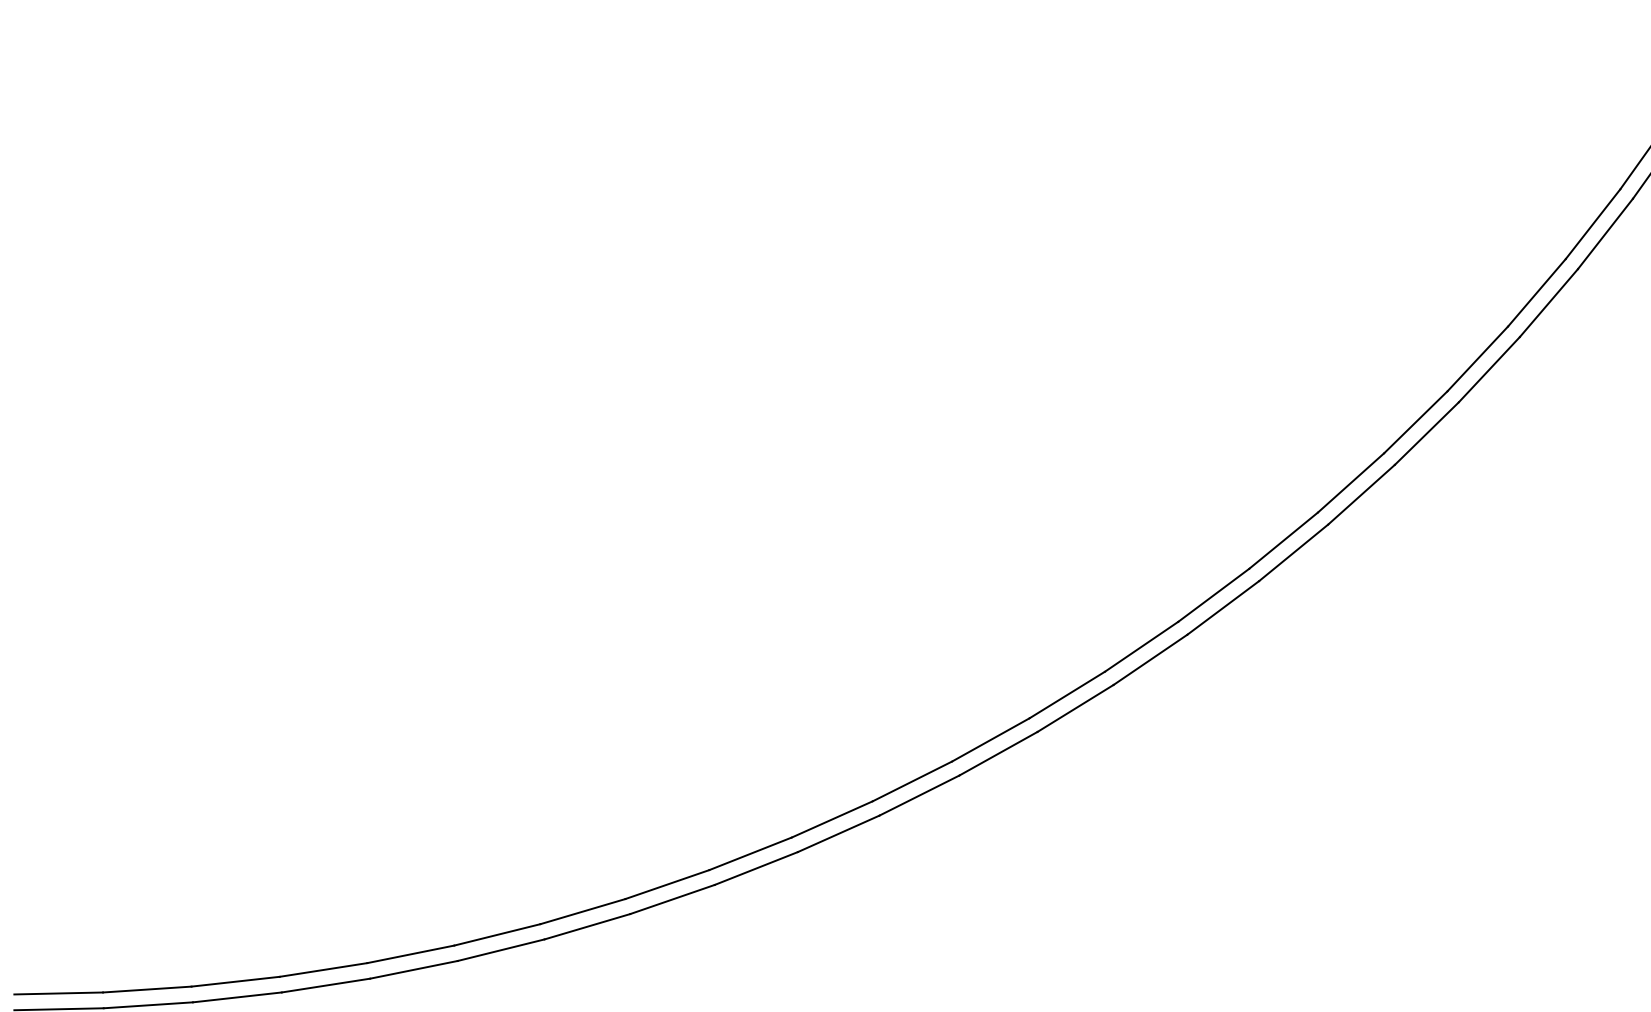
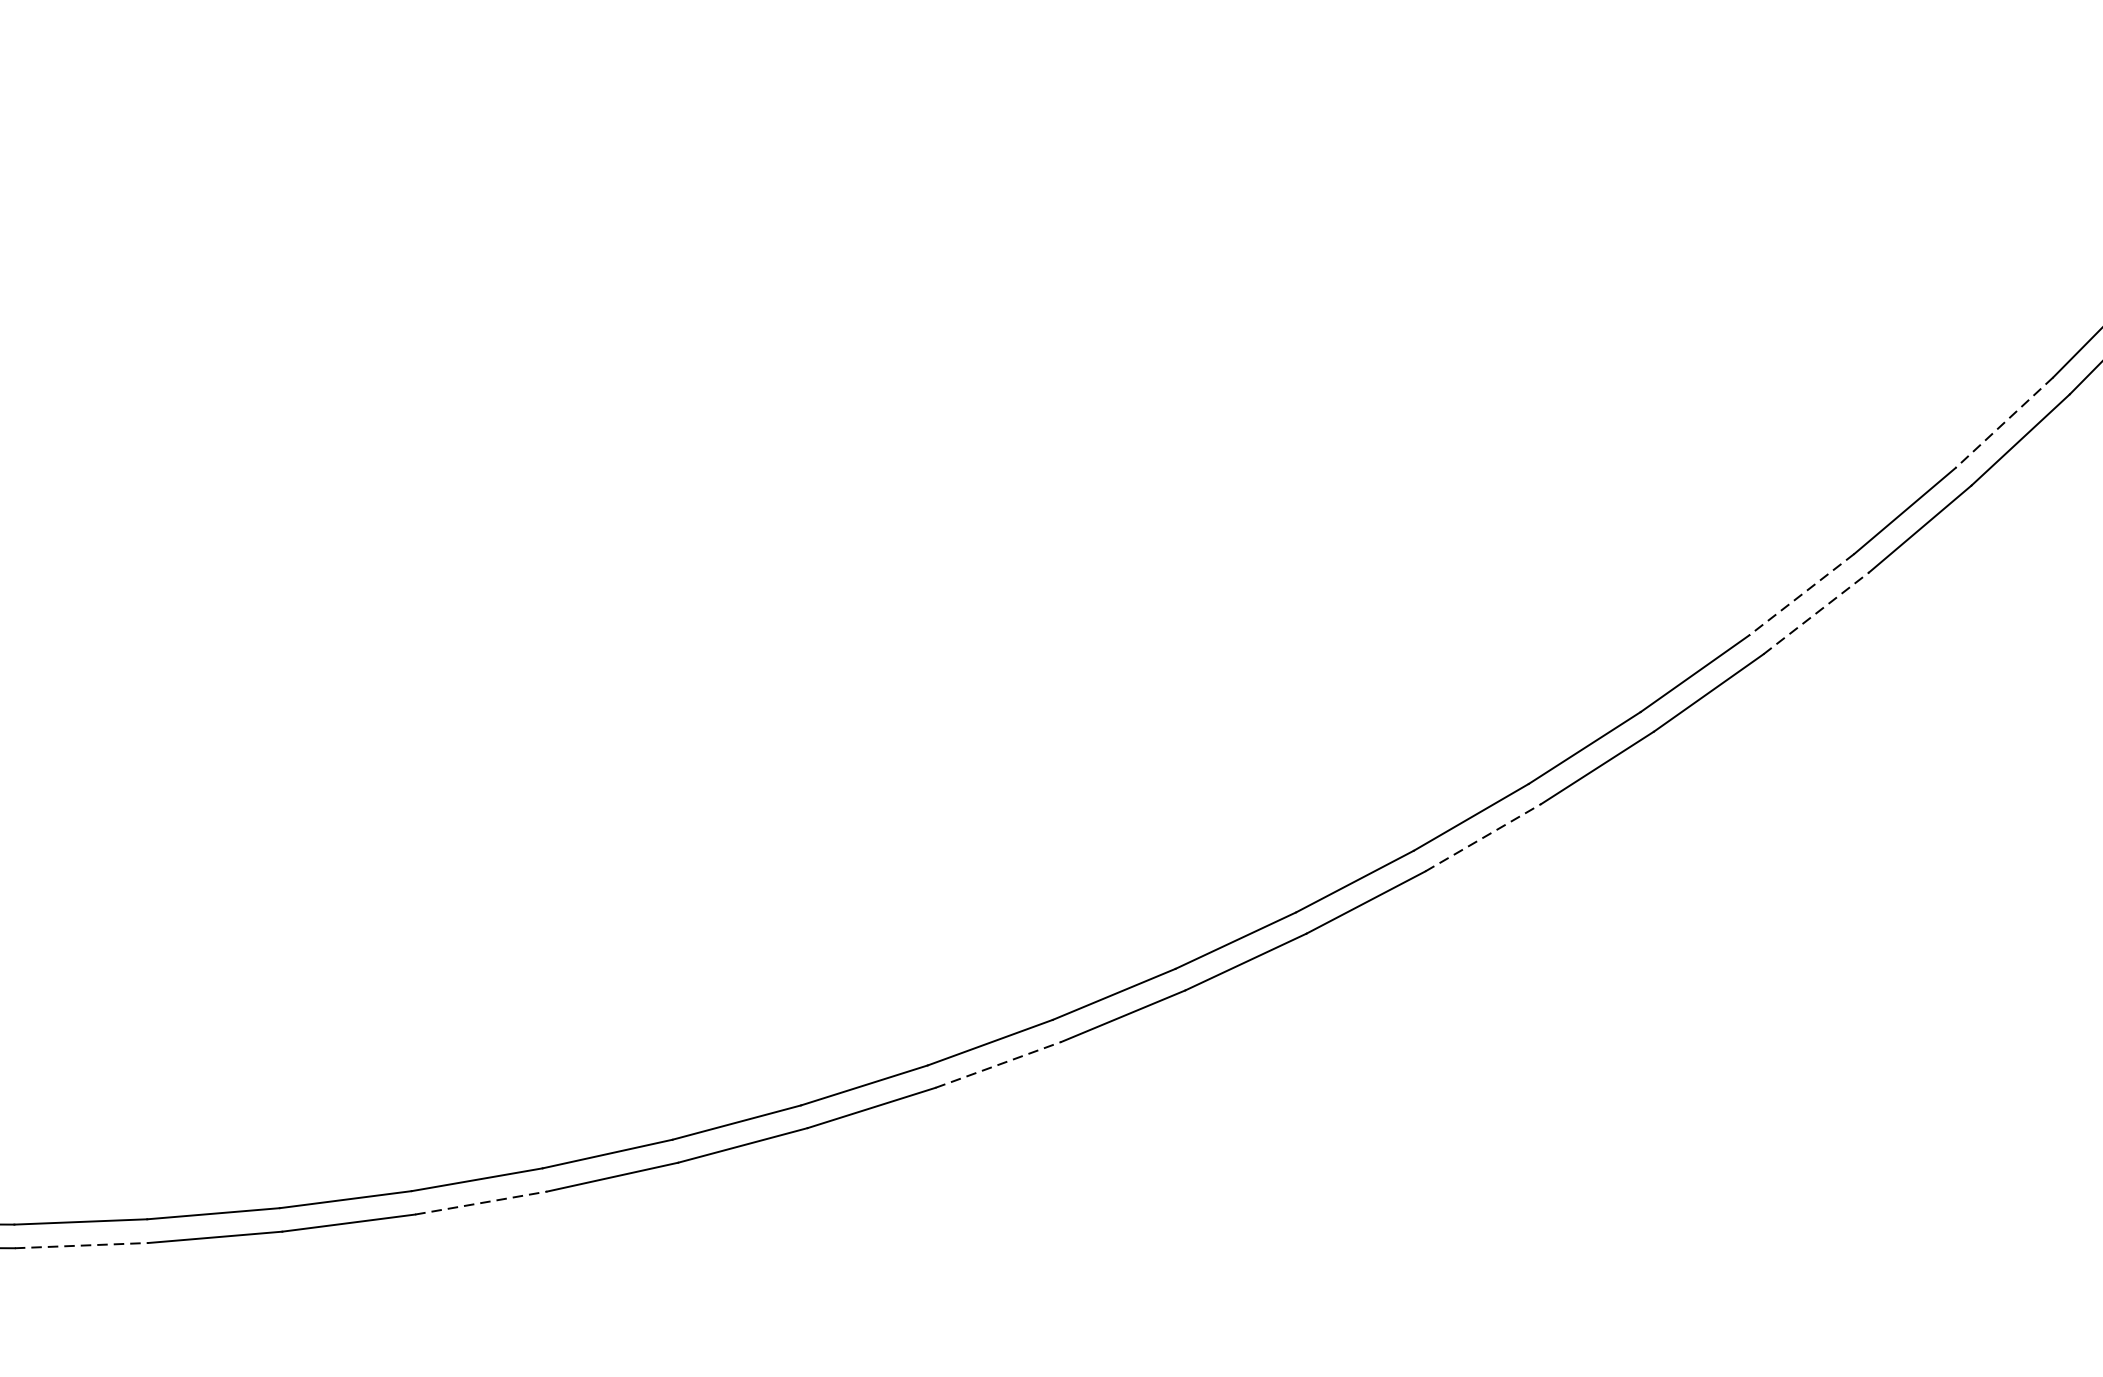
line: (1536, 293) -> (2003, 423), solid -> dashed
line: (1415, 422) -> (1801, 594), solid -> dashed
line: (1426, 433) -> (1815, 613), solid -> dashed
line: (1223, 607) -> (1483, 837), solid -> dashed
line: (919, 795) -> (998, 1064), solid -> dashed
line: (587, 926) -> (481, 1202), solid -> dashed
line: (325, 985) -> (81, 1245), solid -> dashed

